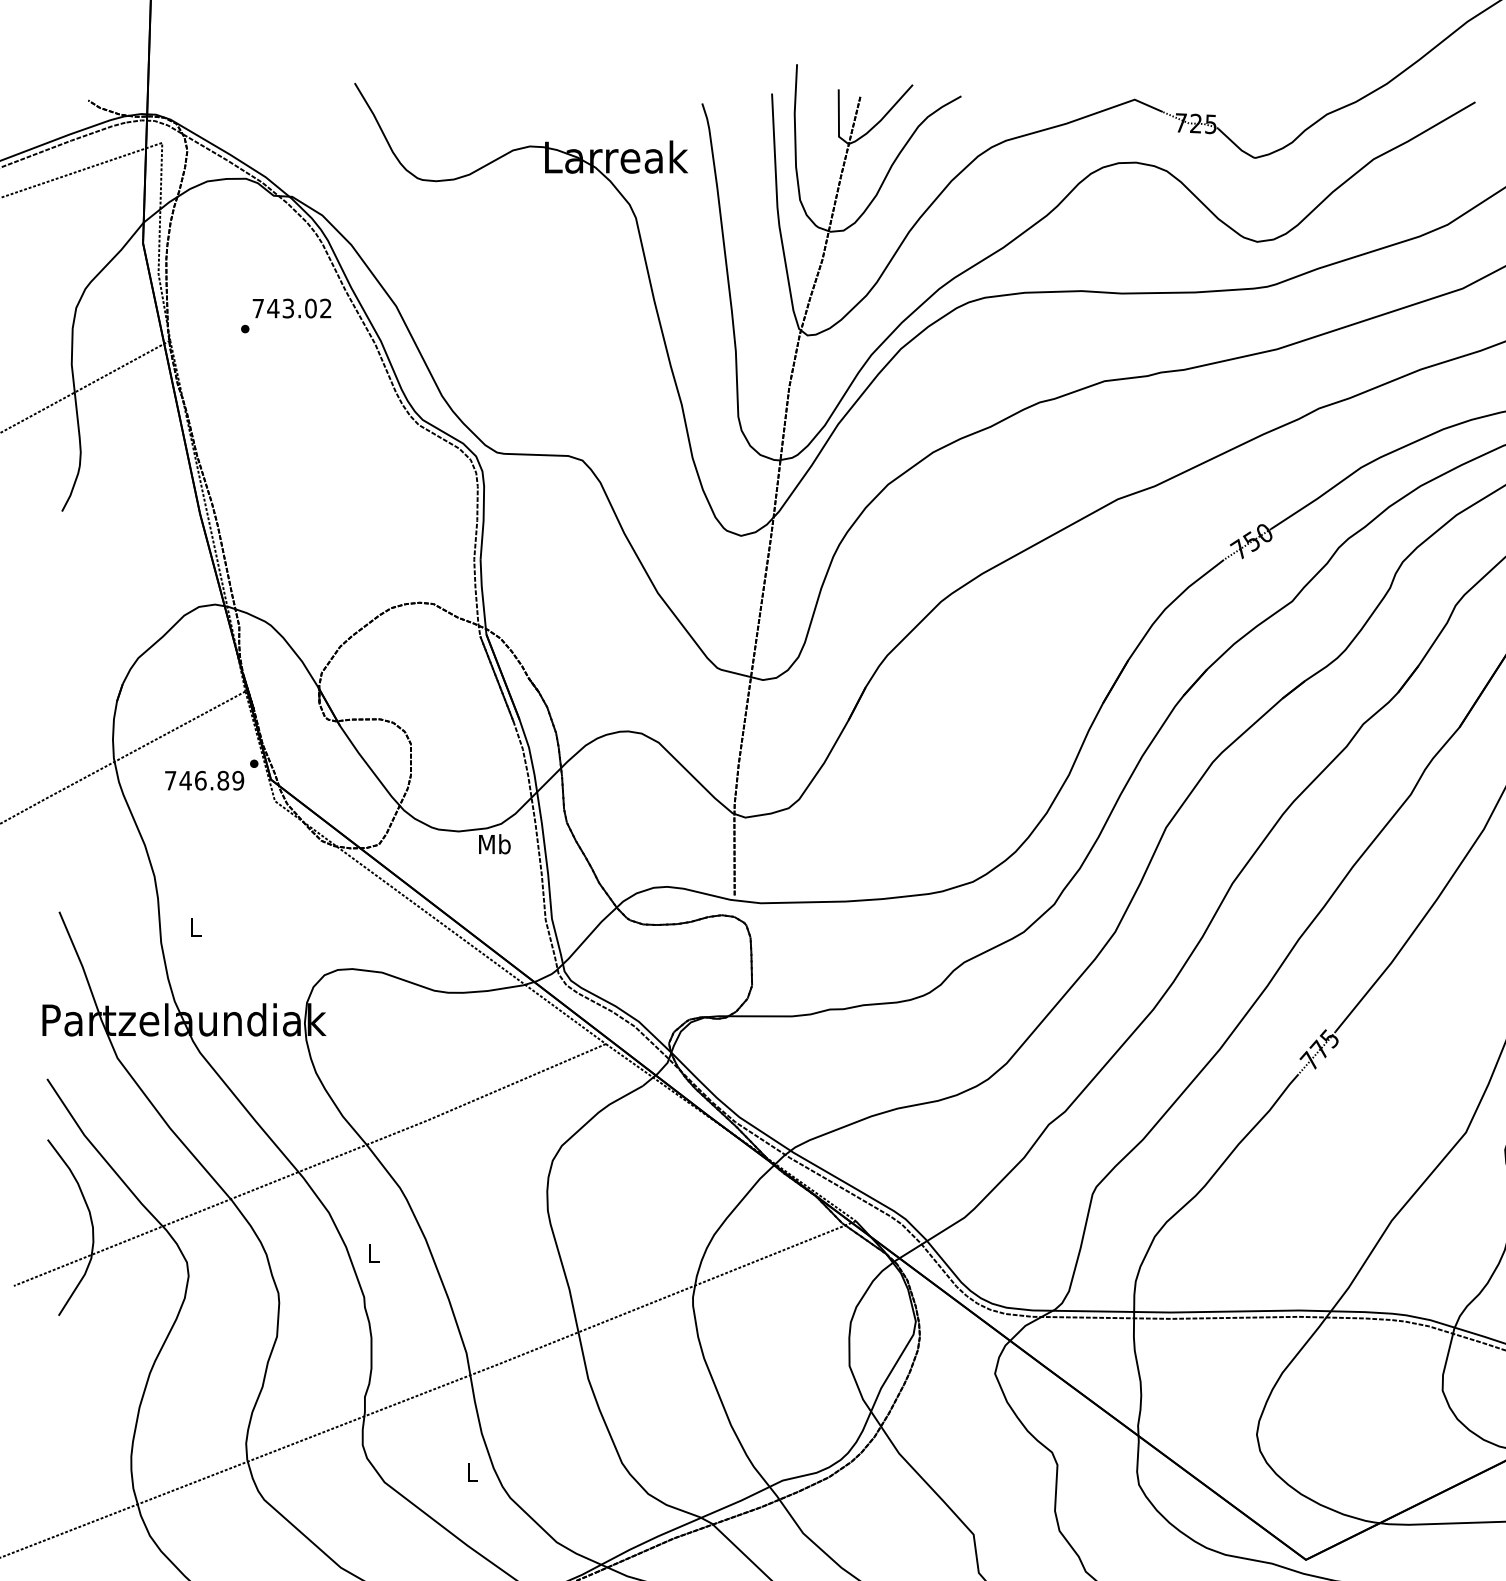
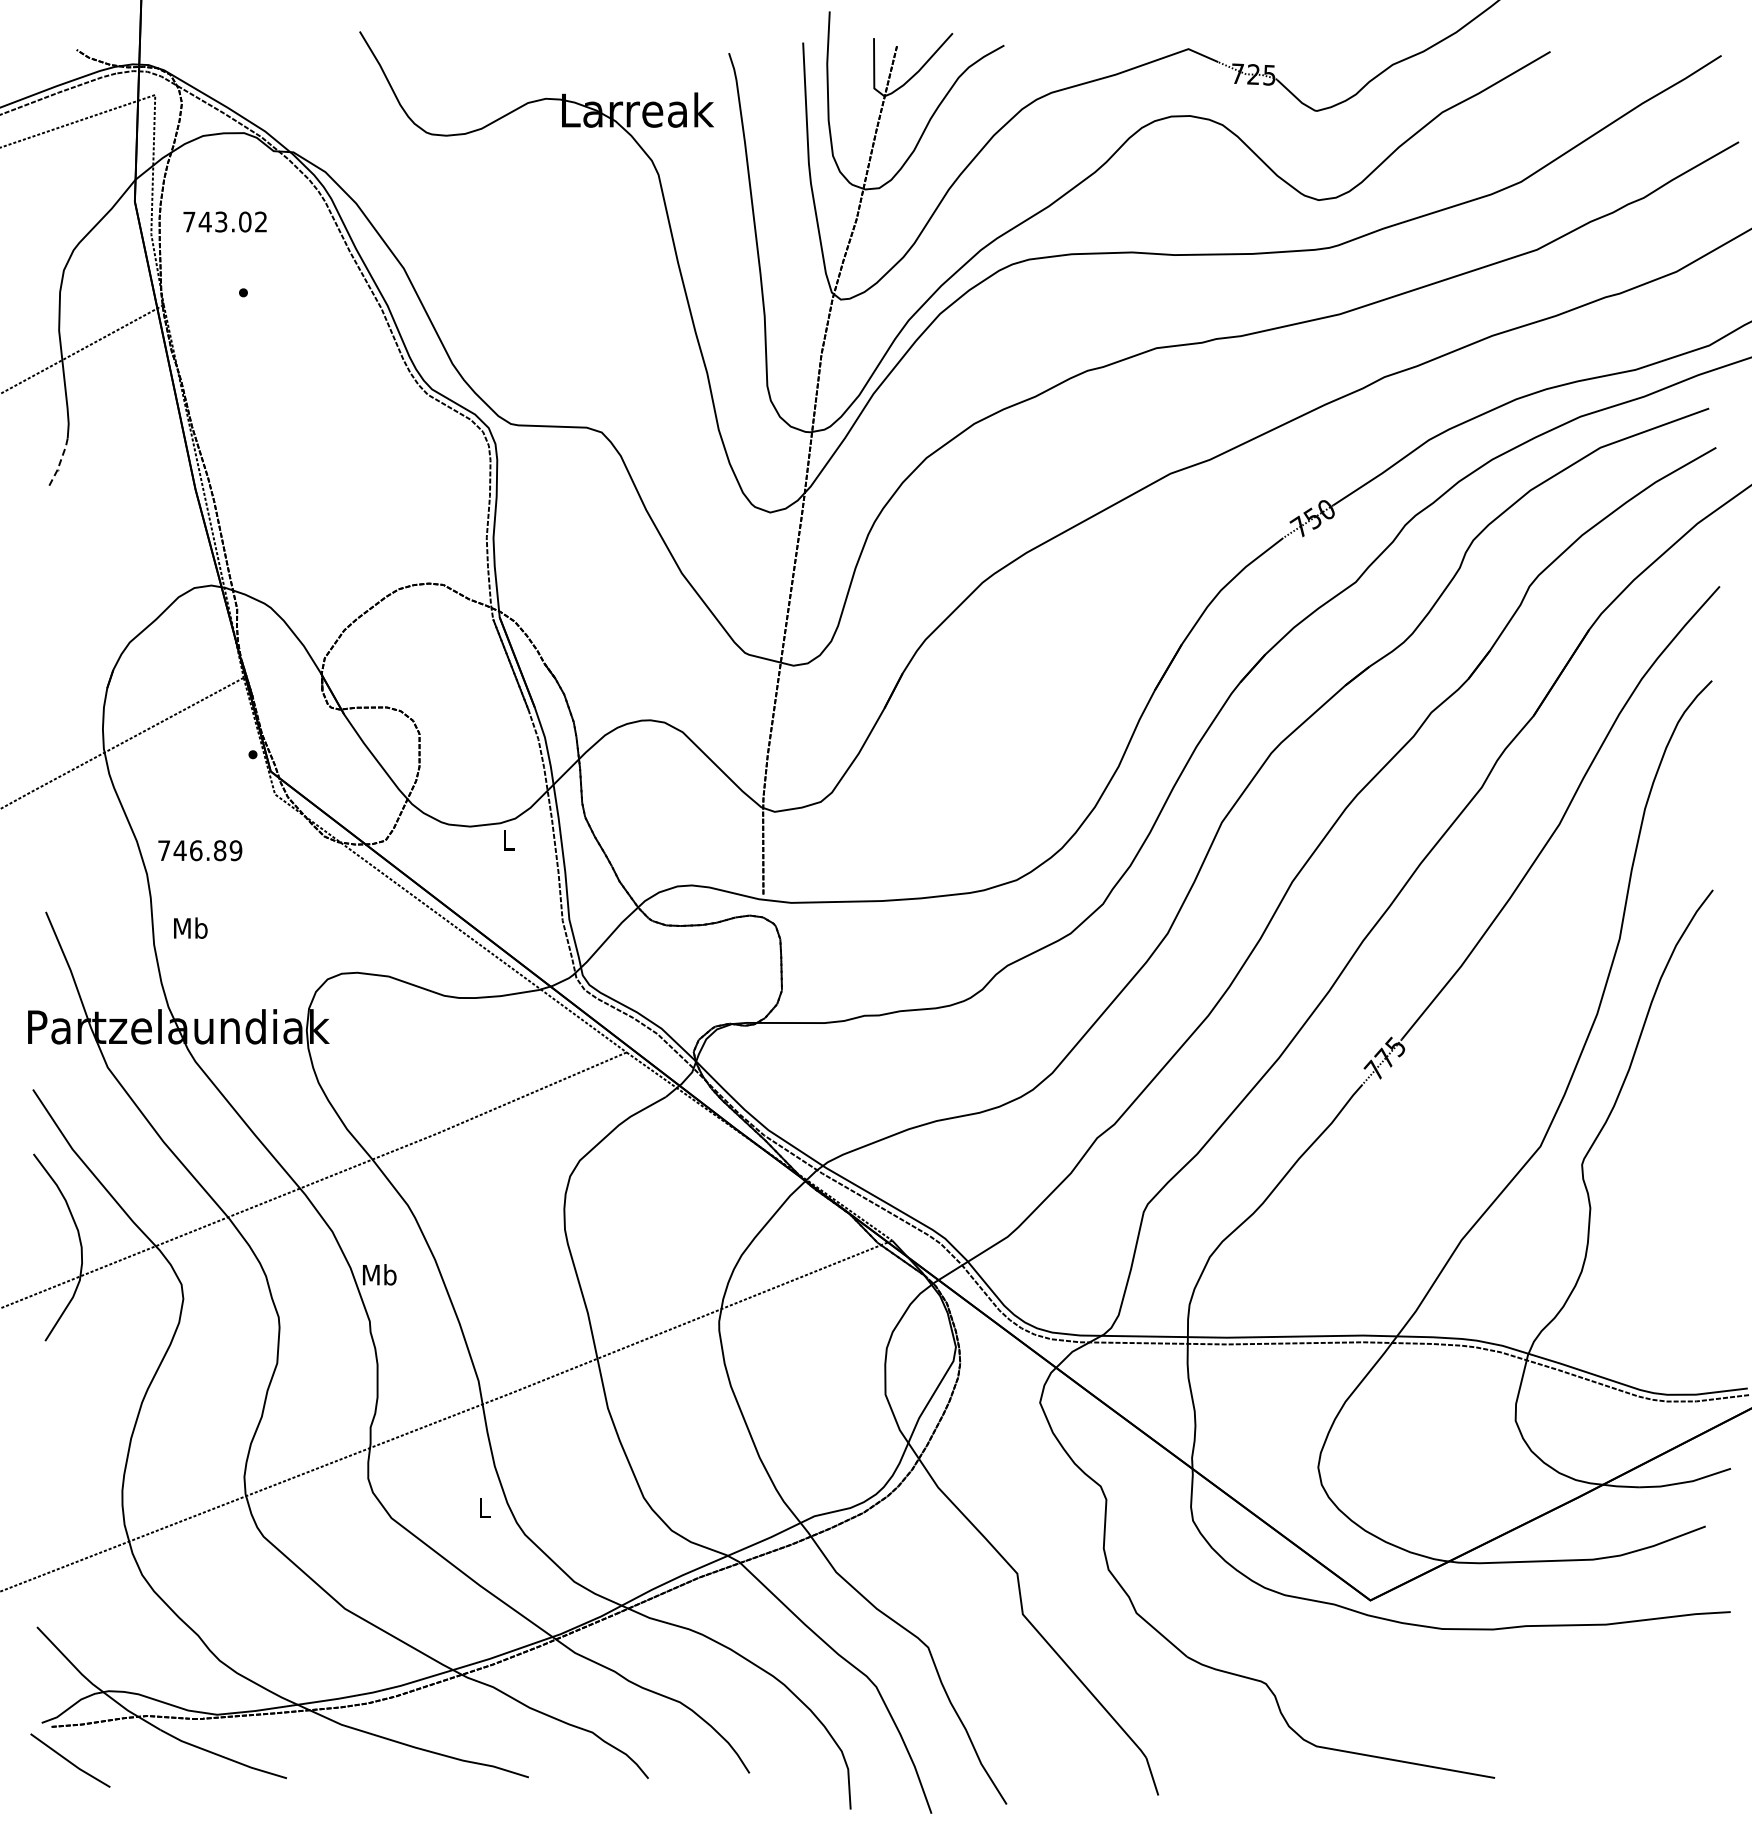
text: (291, 308) -> (224, 221), moved
line: (72, 489) -> (59, 463), solid -> dashed
text: (204, 780) -> (200, 850), moved
text: (494, 843) -> (508, 839), Mb -> L
text: (195, 926) -> (190, 927), L -> Mb
text: (373, 1253) -> (379, 1274), L -> Mb

